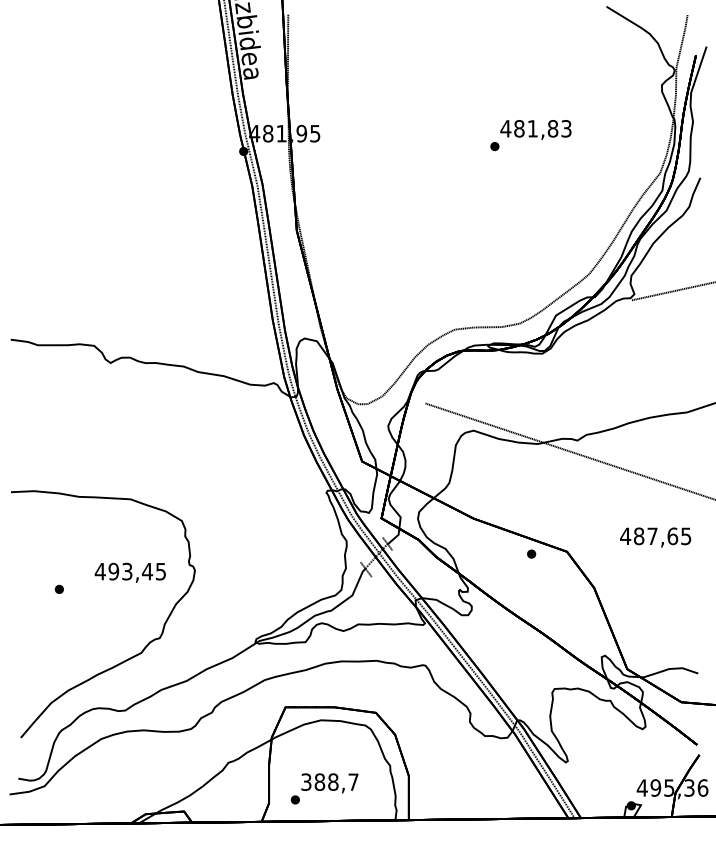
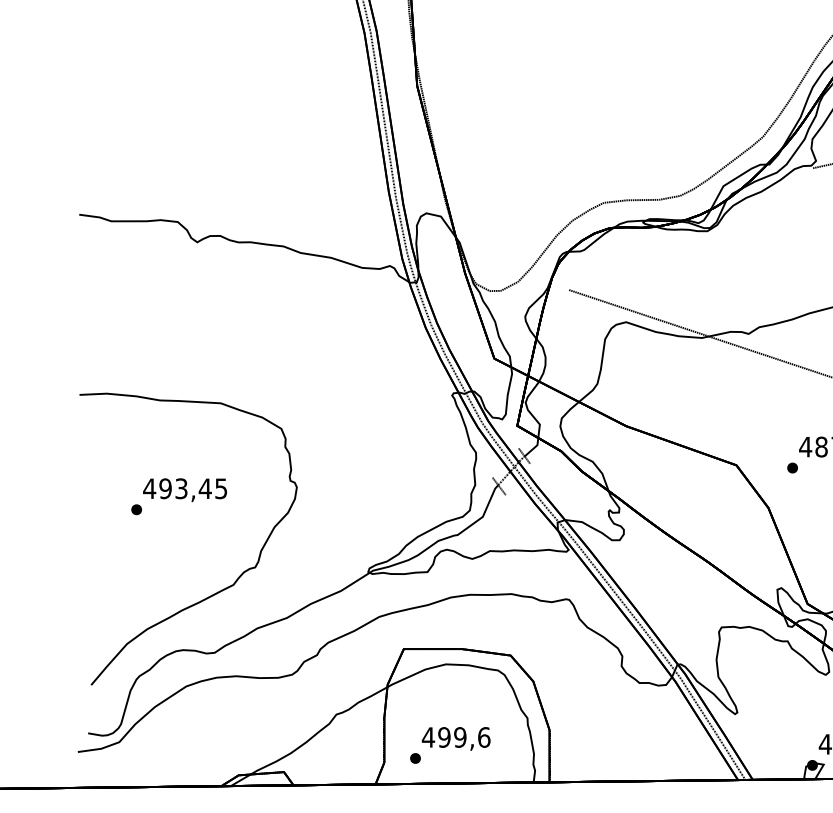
part: (531, 553) -> (792, 467), moved
text: (129, 572) -> (184, 489), moved
text: (329, 781) -> (455, 736), 388,7 -> 499,6

